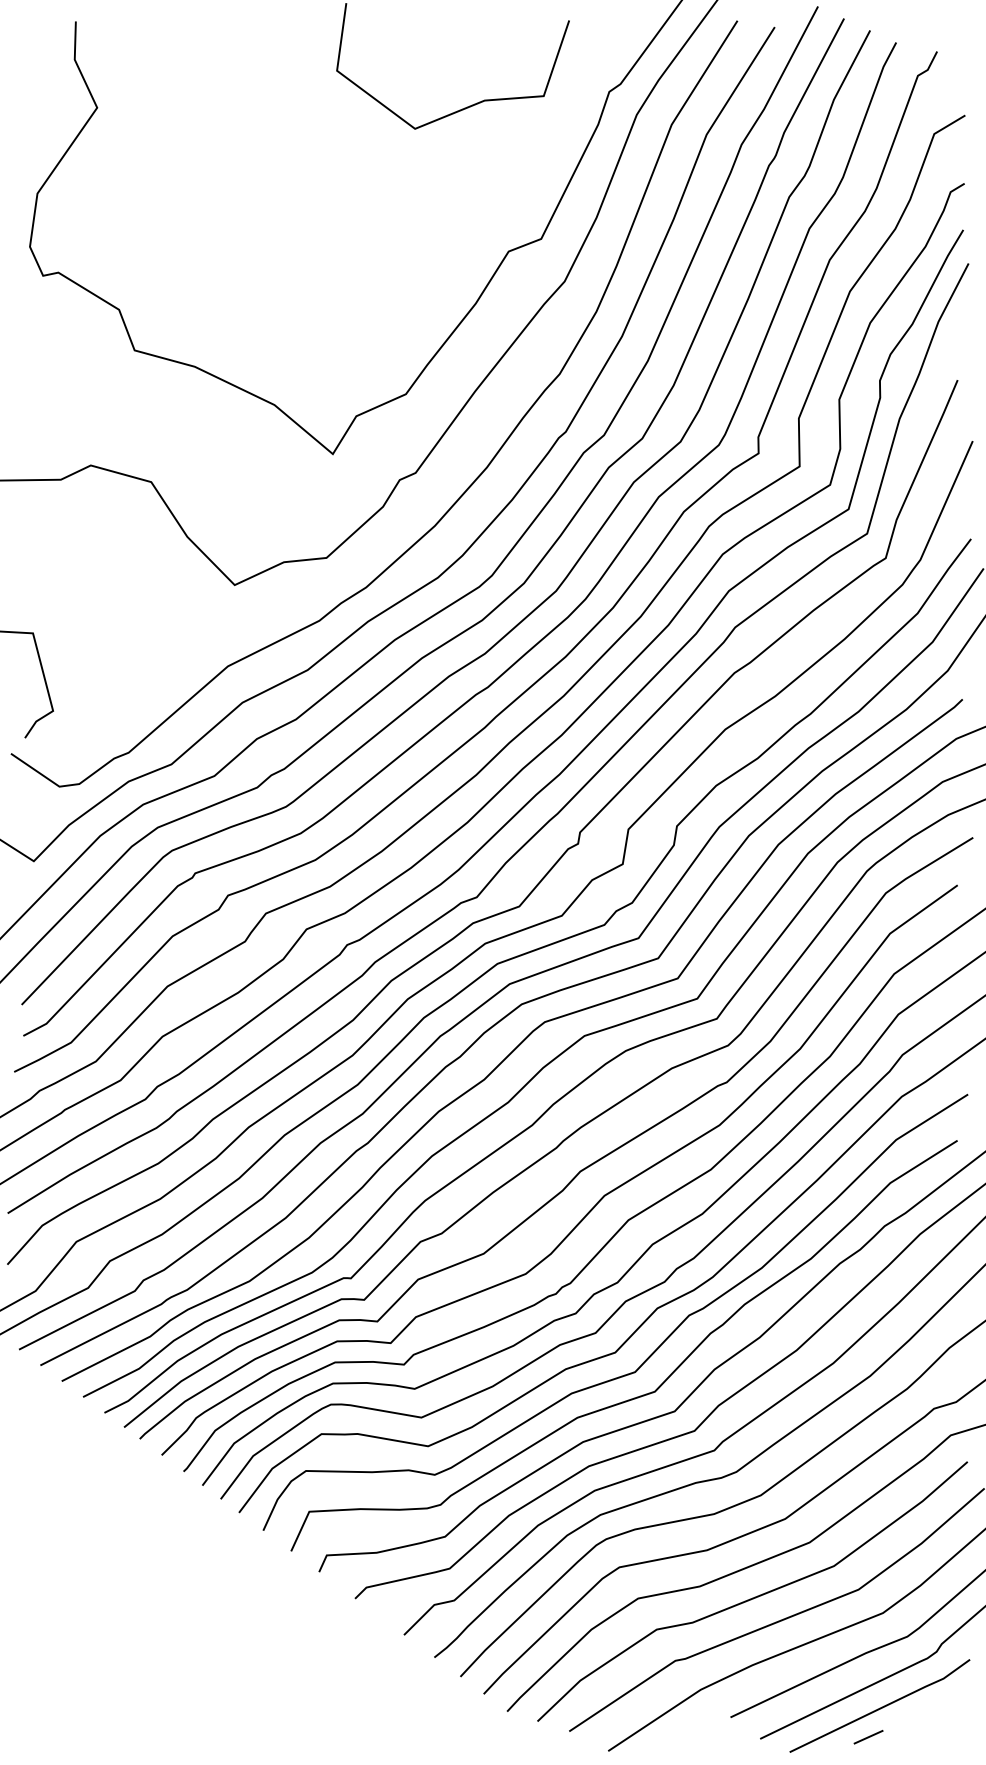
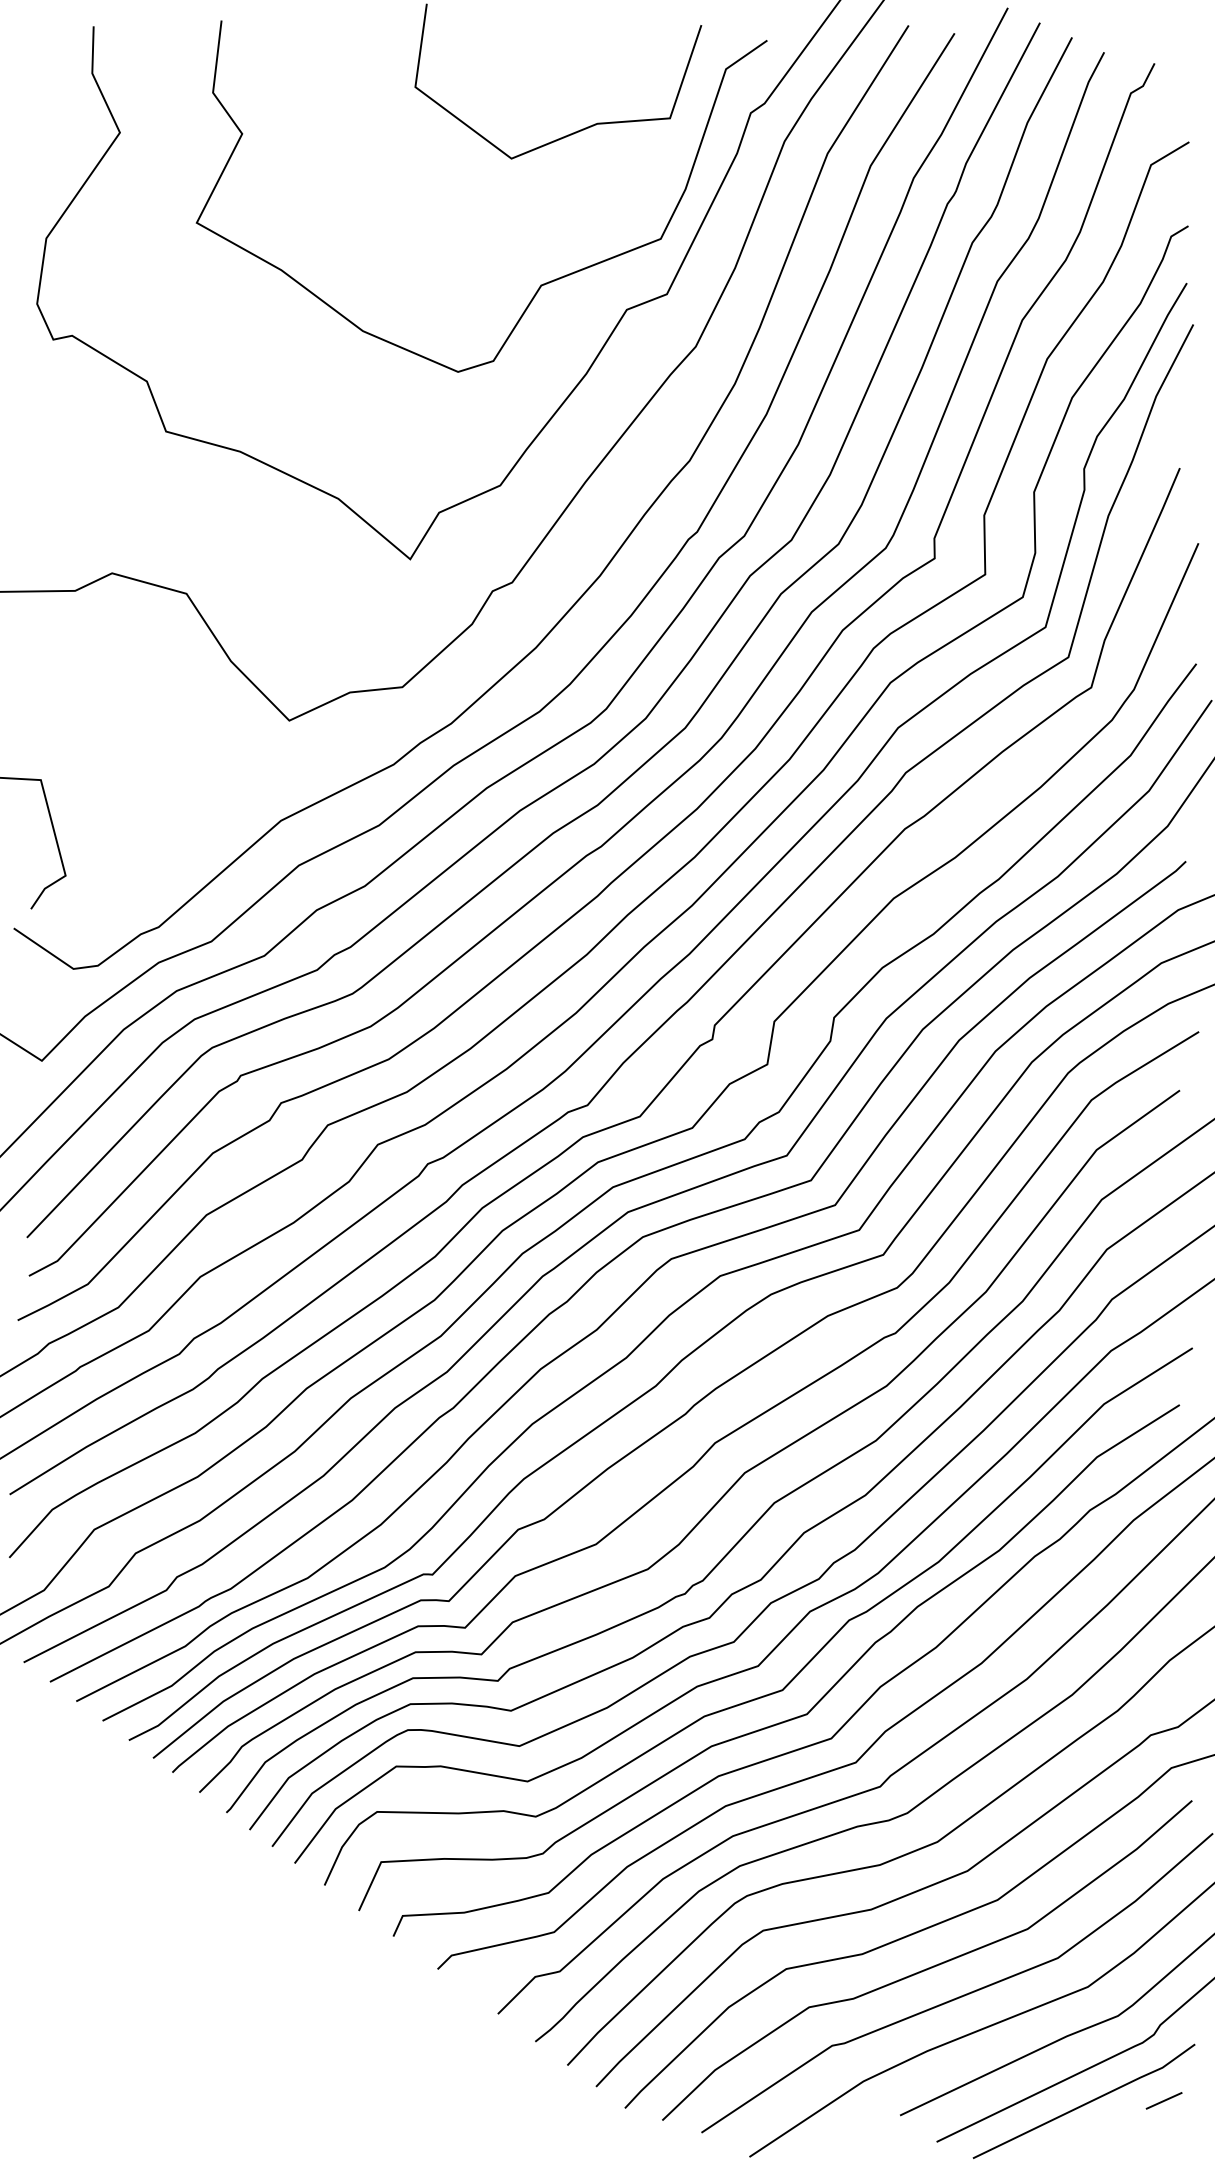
curve: (438, 231) -> (540, 284), added
line: (868, 1736) -> (1163, 2100), moved

